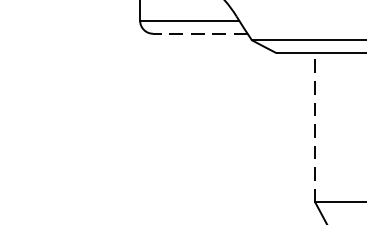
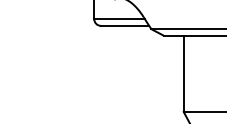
line: (199, 33) -> (124, 25), dashed -> solid
line: (314, 126) -> (183, 73), dashed -> solid

